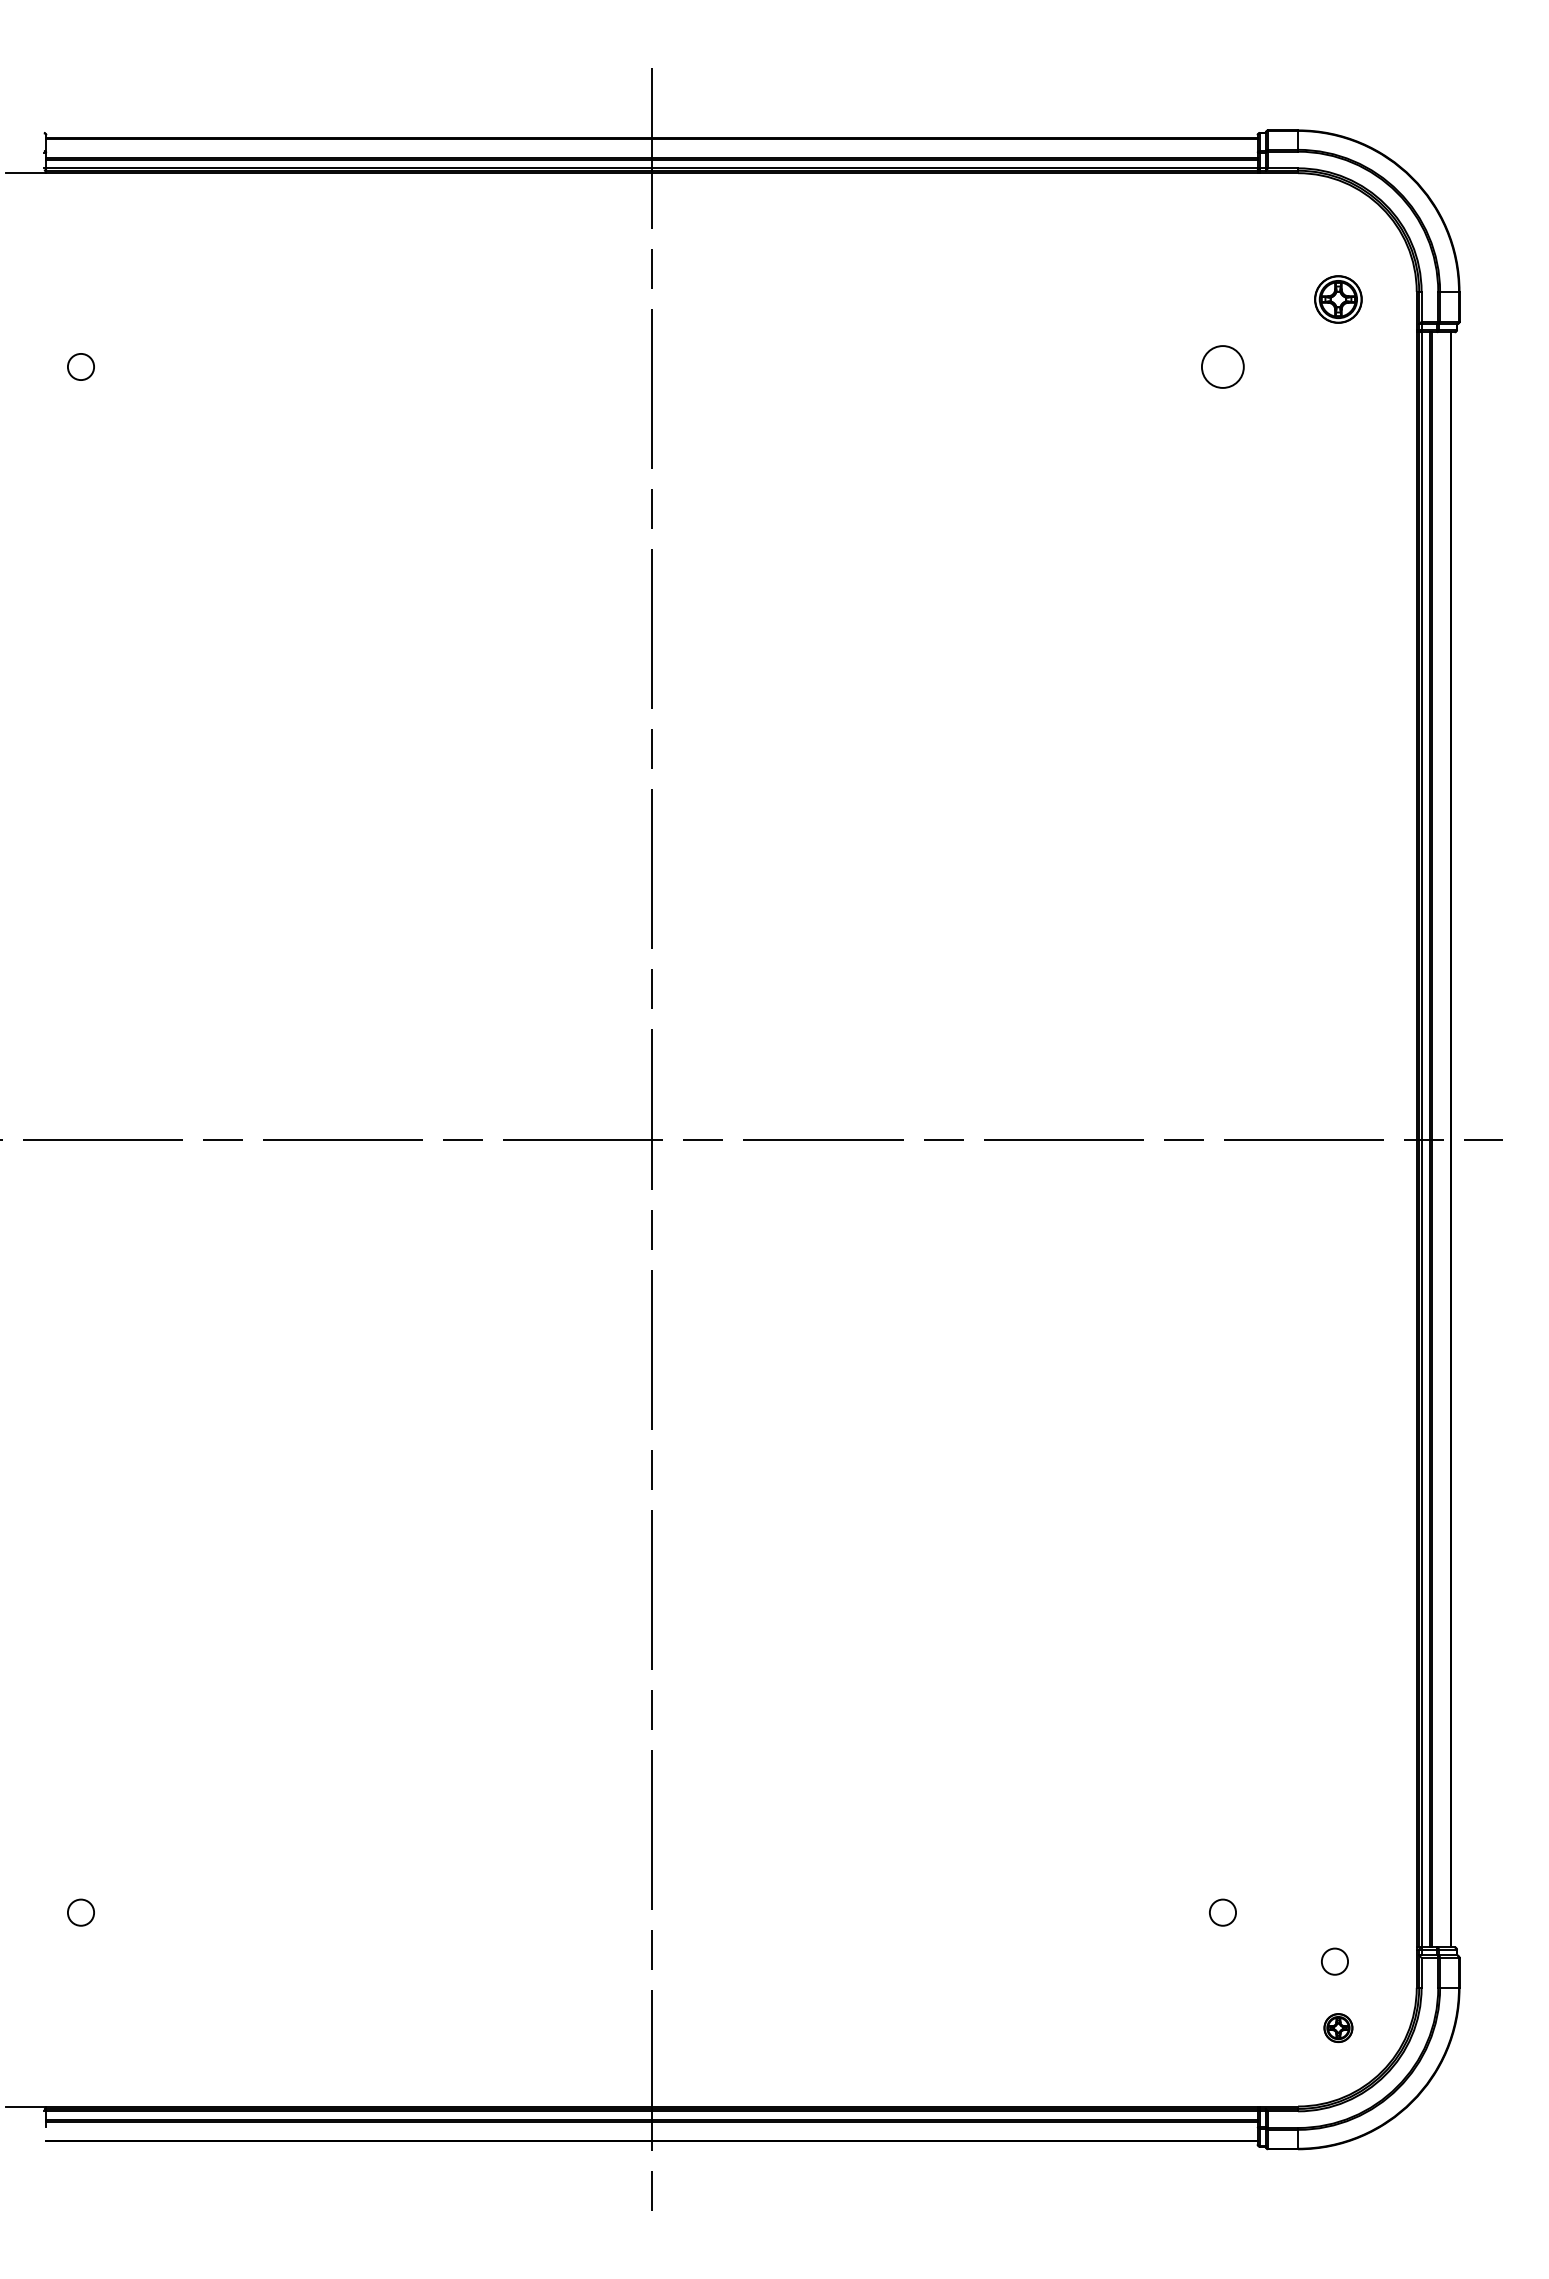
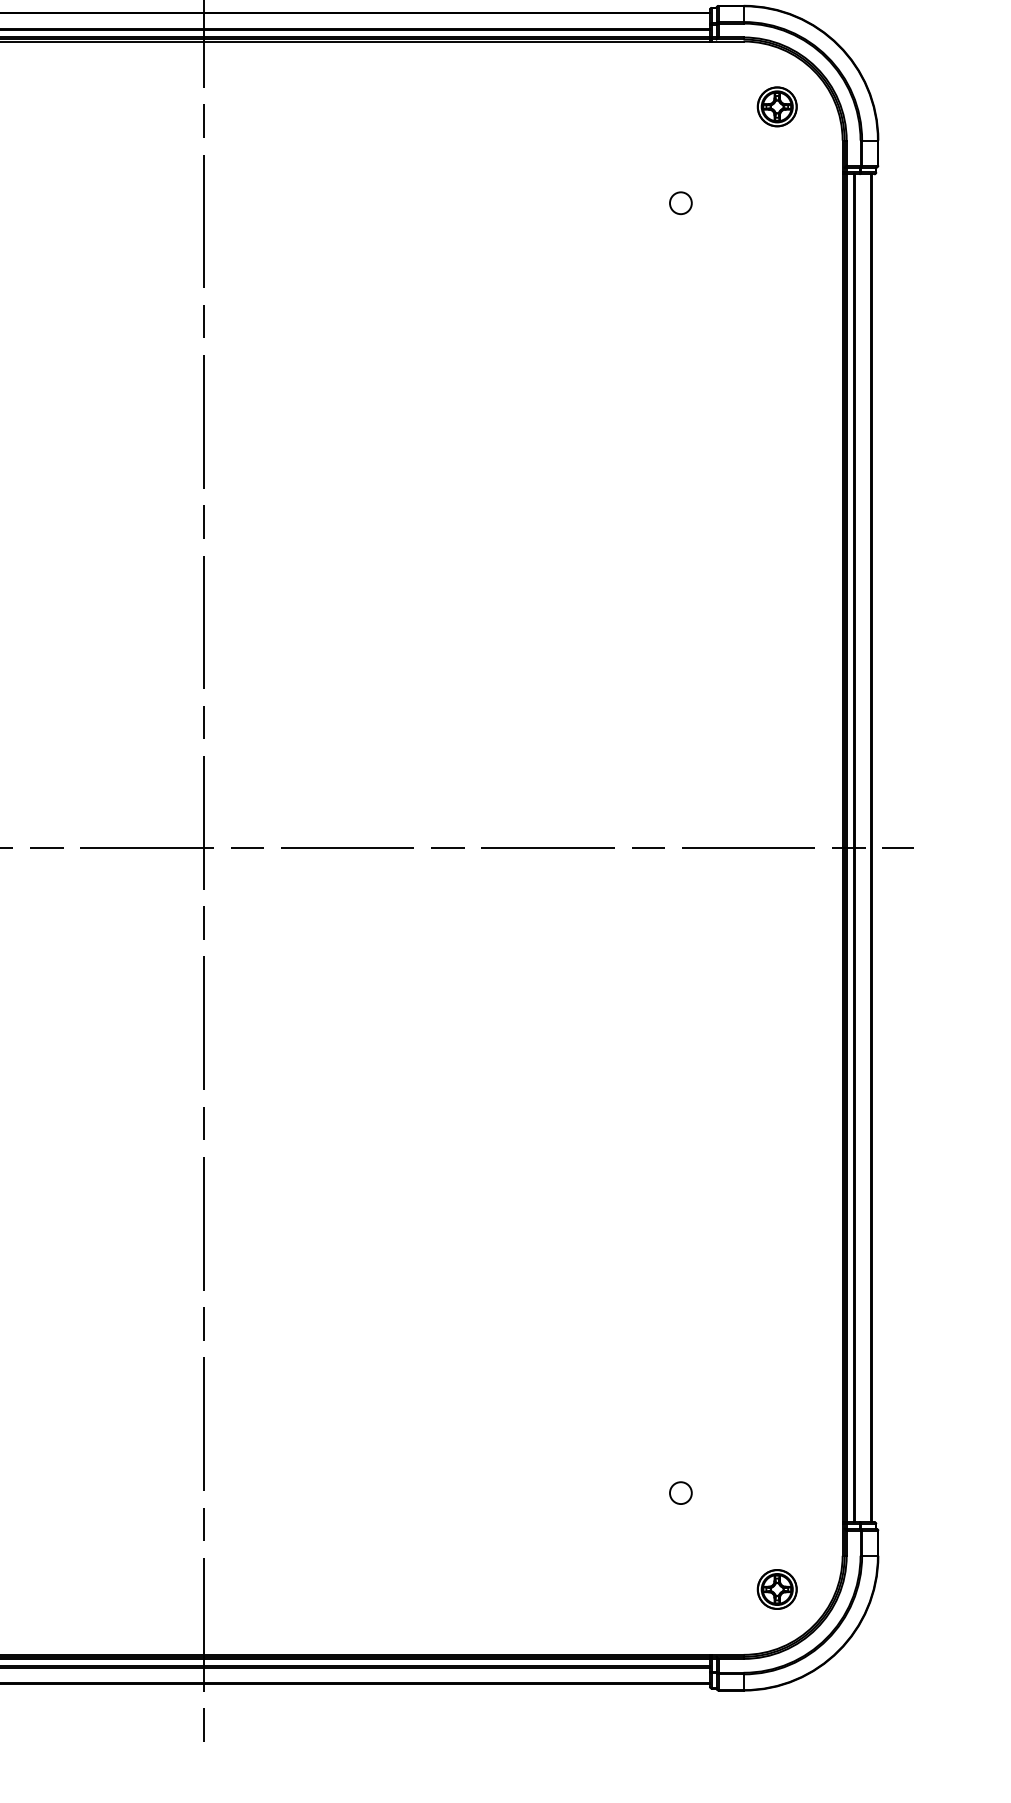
part: (1338, 299) -> (777, 106), moved
circle: (1222, 366) -> (680, 202), size x0.62
circle: (1334, 1961) -> (774, 1533), removed
part: (1338, 2027) -> (777, 1588), size x1.67

